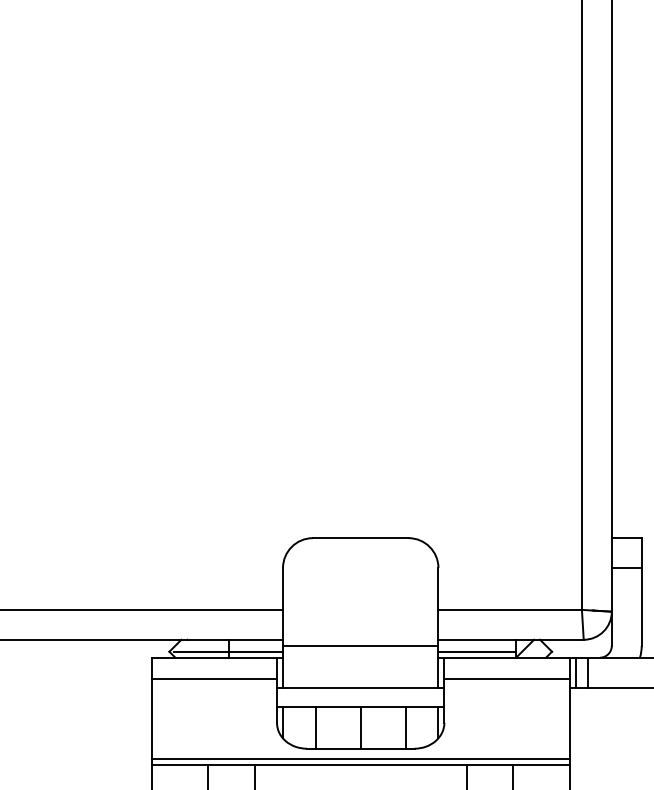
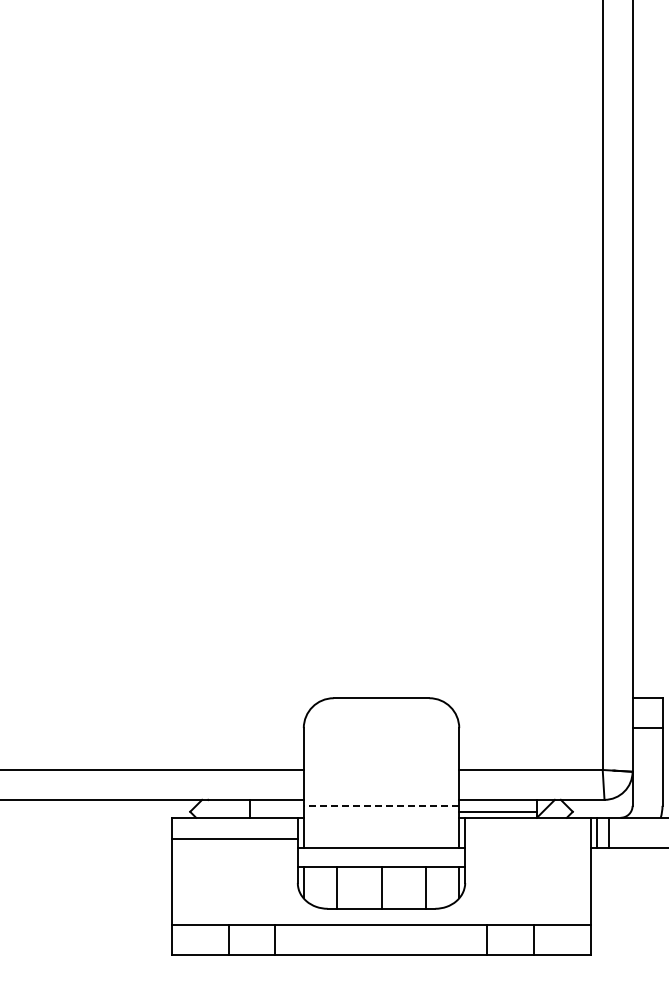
line: (360, 645) -> (381, 805), solid -> dashed
line: (228, 651) -> (249, 811), removed
line: (506, 678) -> (527, 838), removed
line: (360, 759) -> (381, 919), removed

